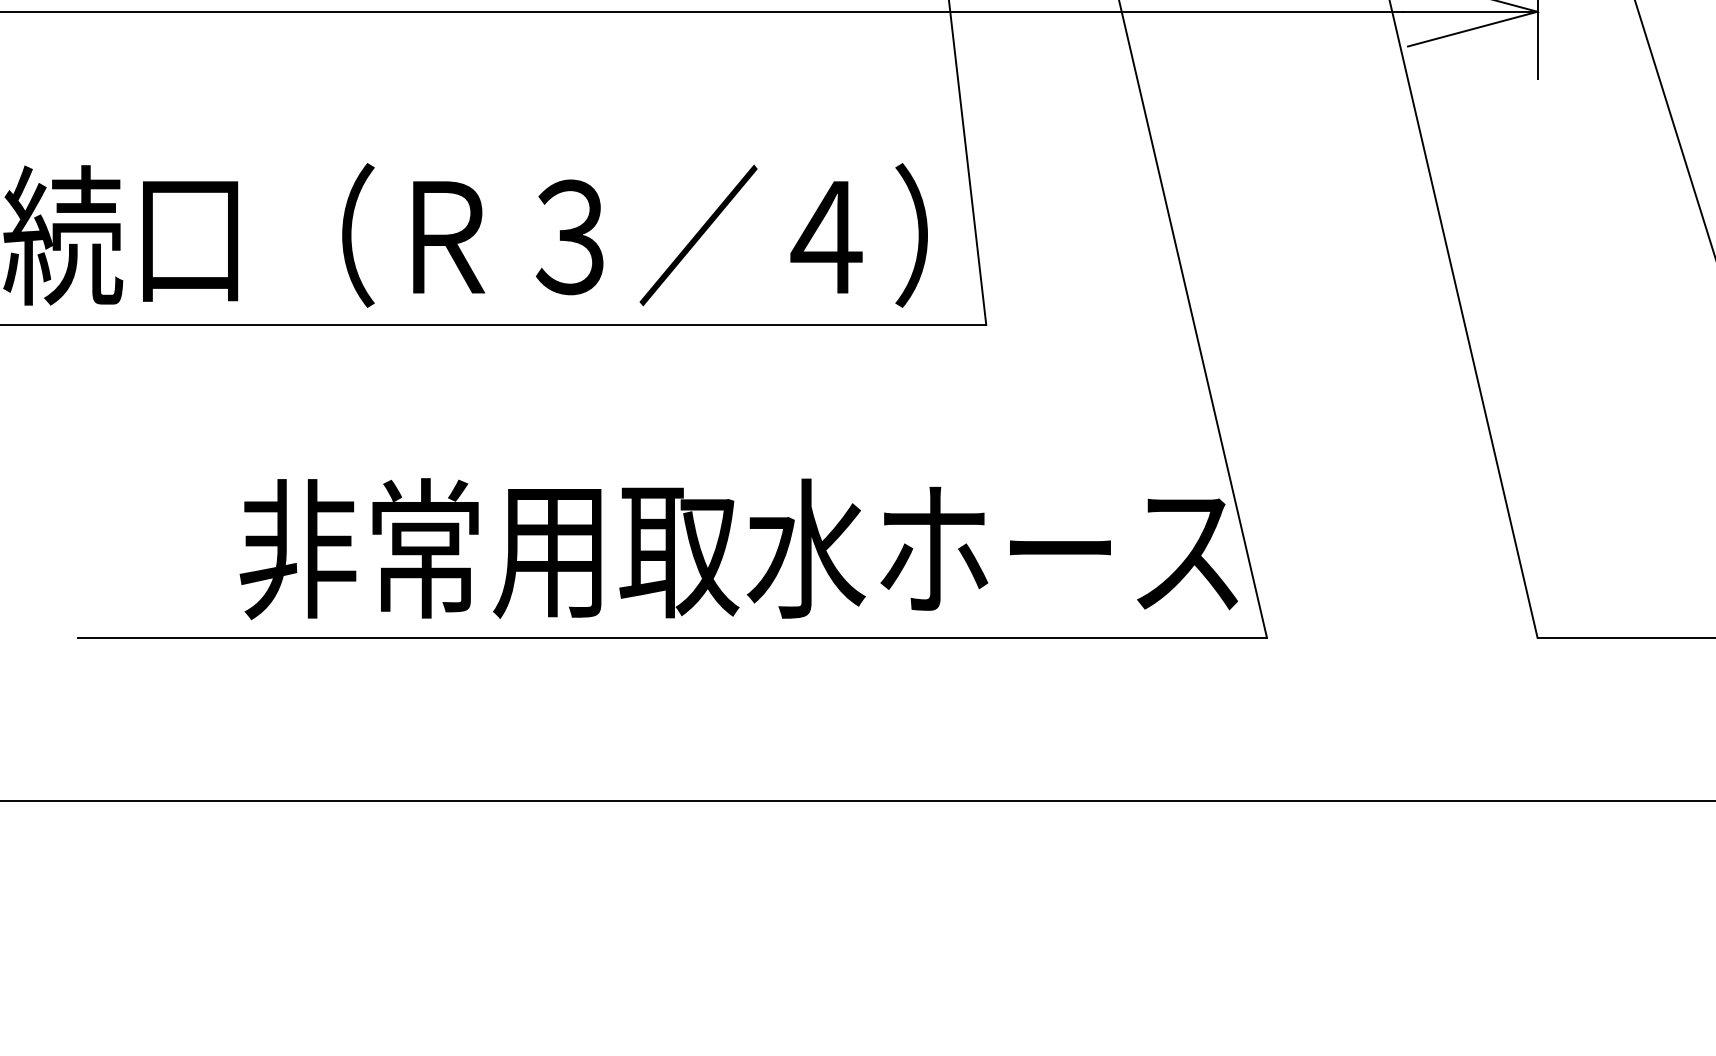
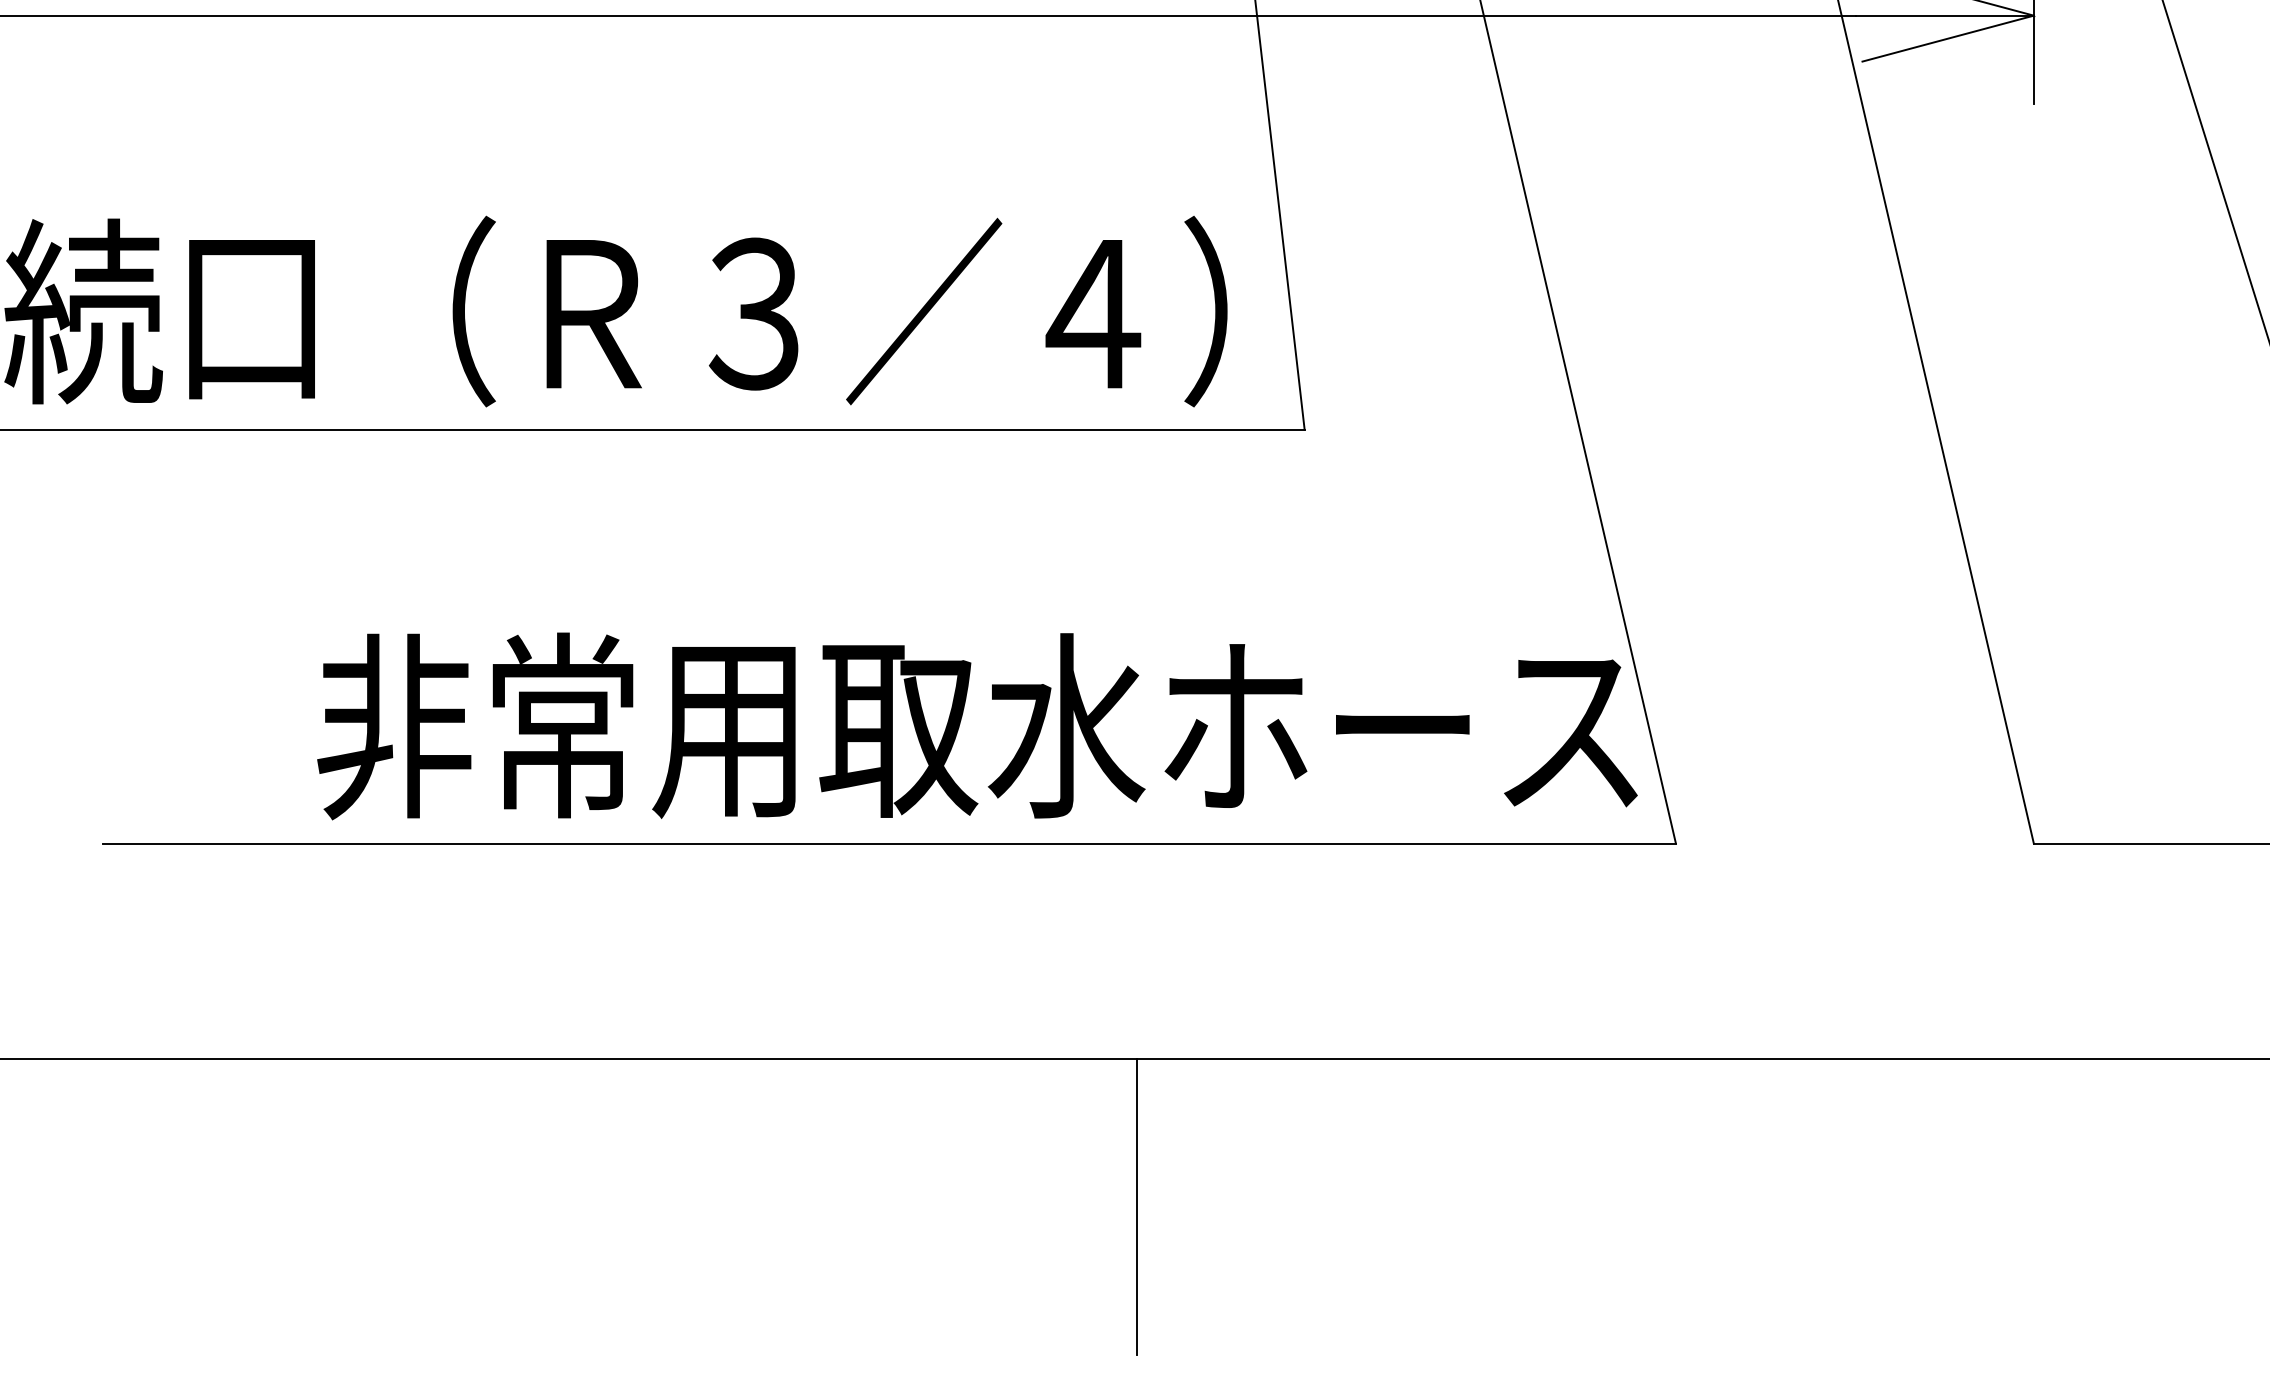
line: (859, 912) -> (1137, 1206), added

